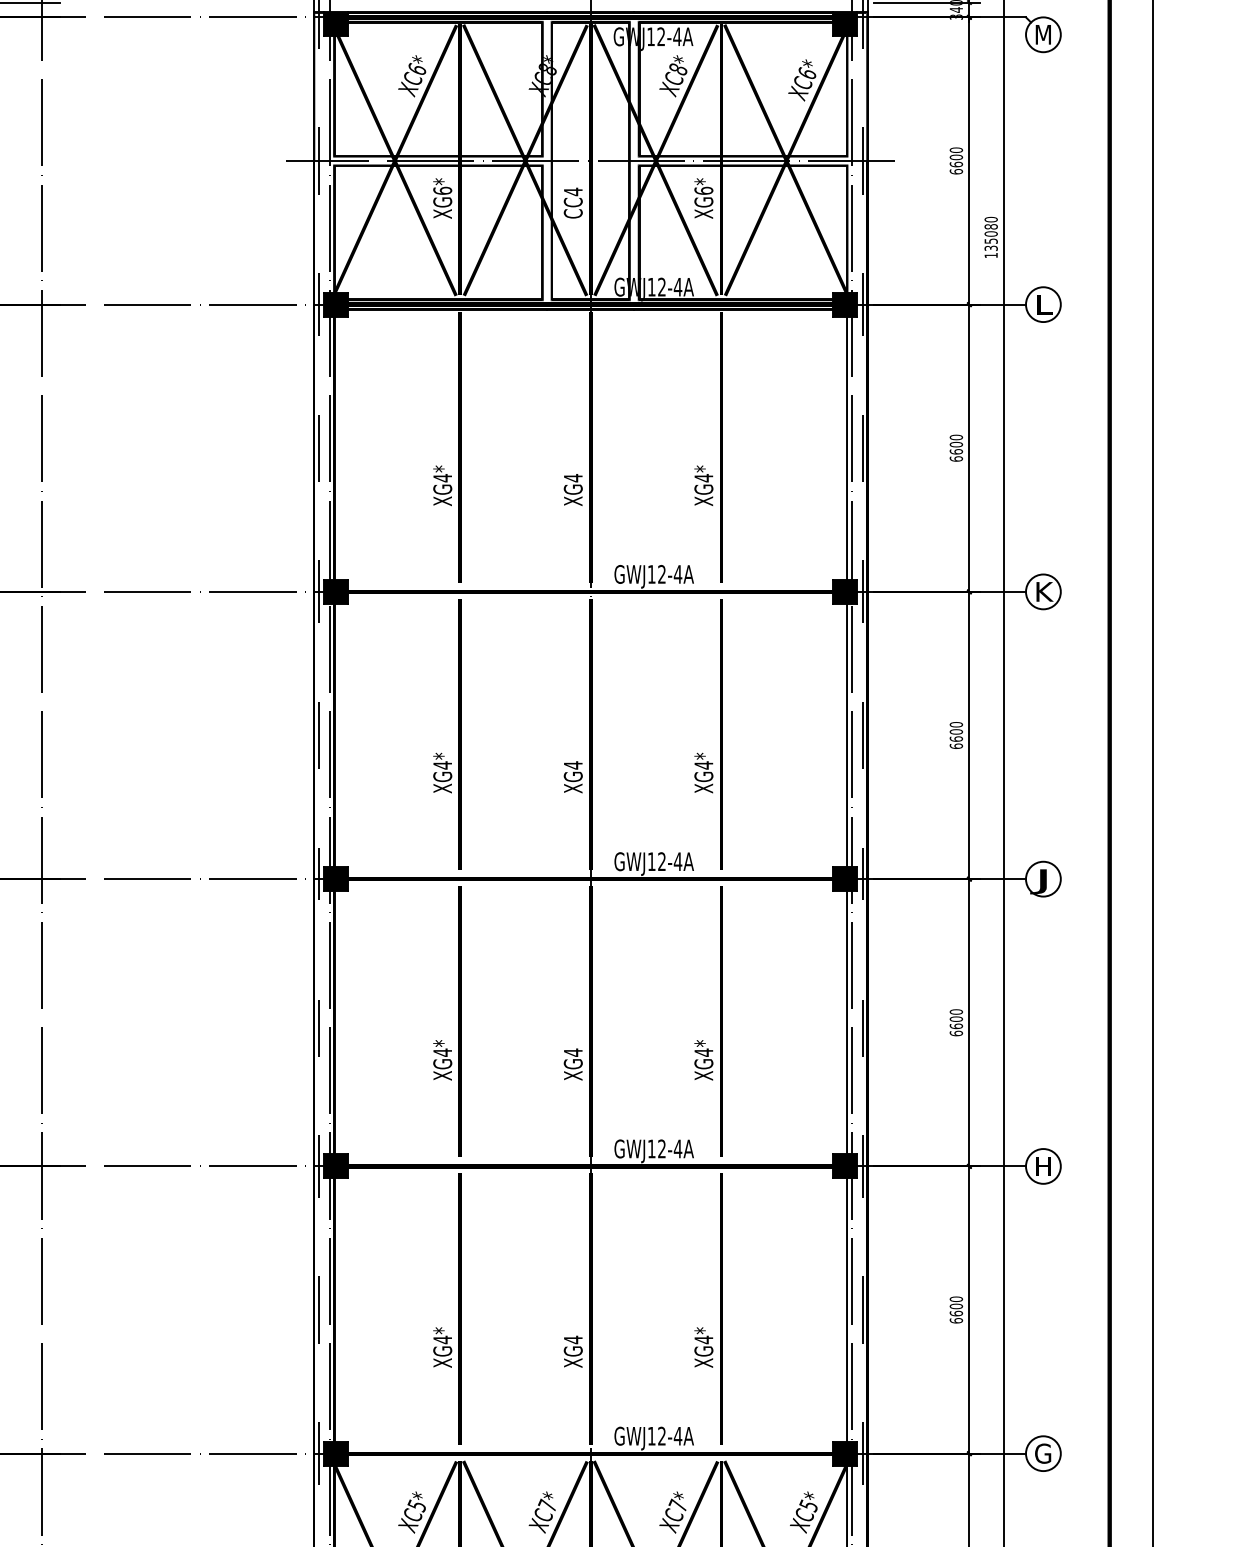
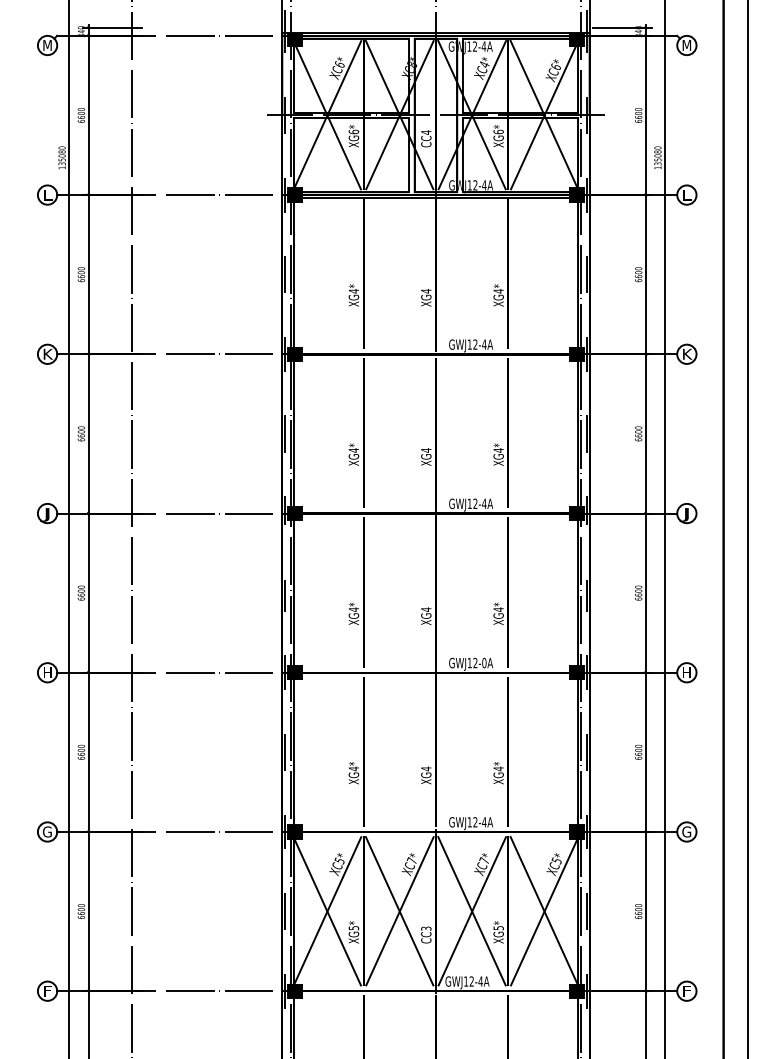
text: (678, 69) -> (484, 64), XC8* -> XC4*
text: (678, 1147) -> (484, 662), GWJ12-4A -> GWJ12-0A

